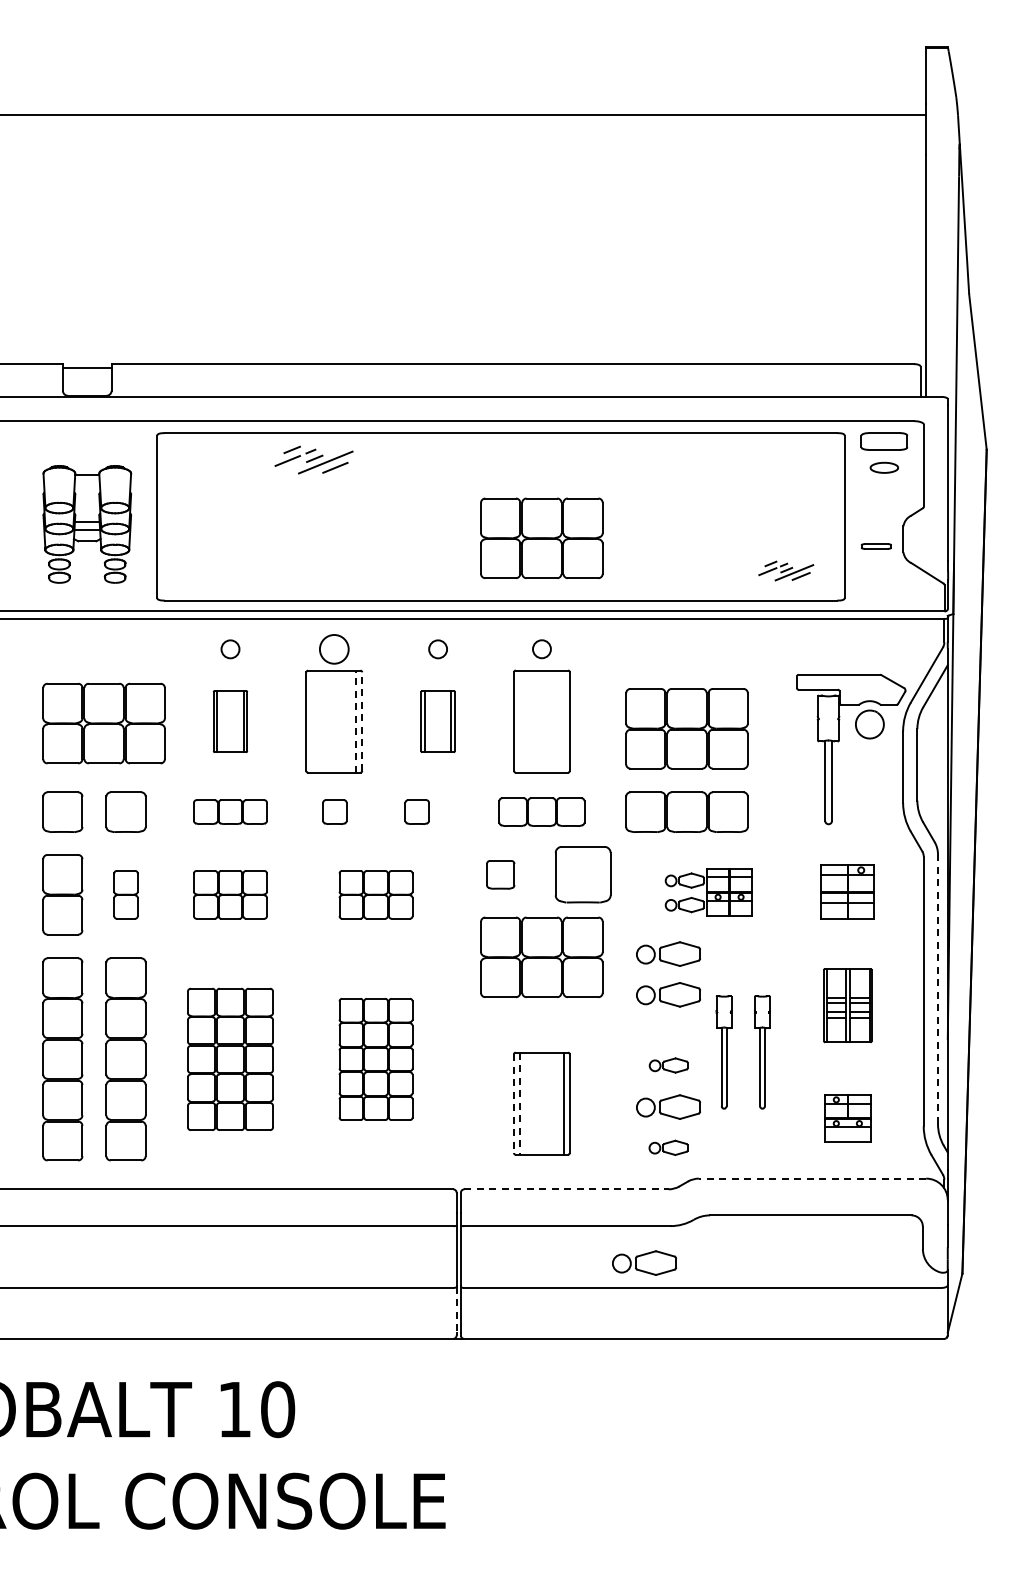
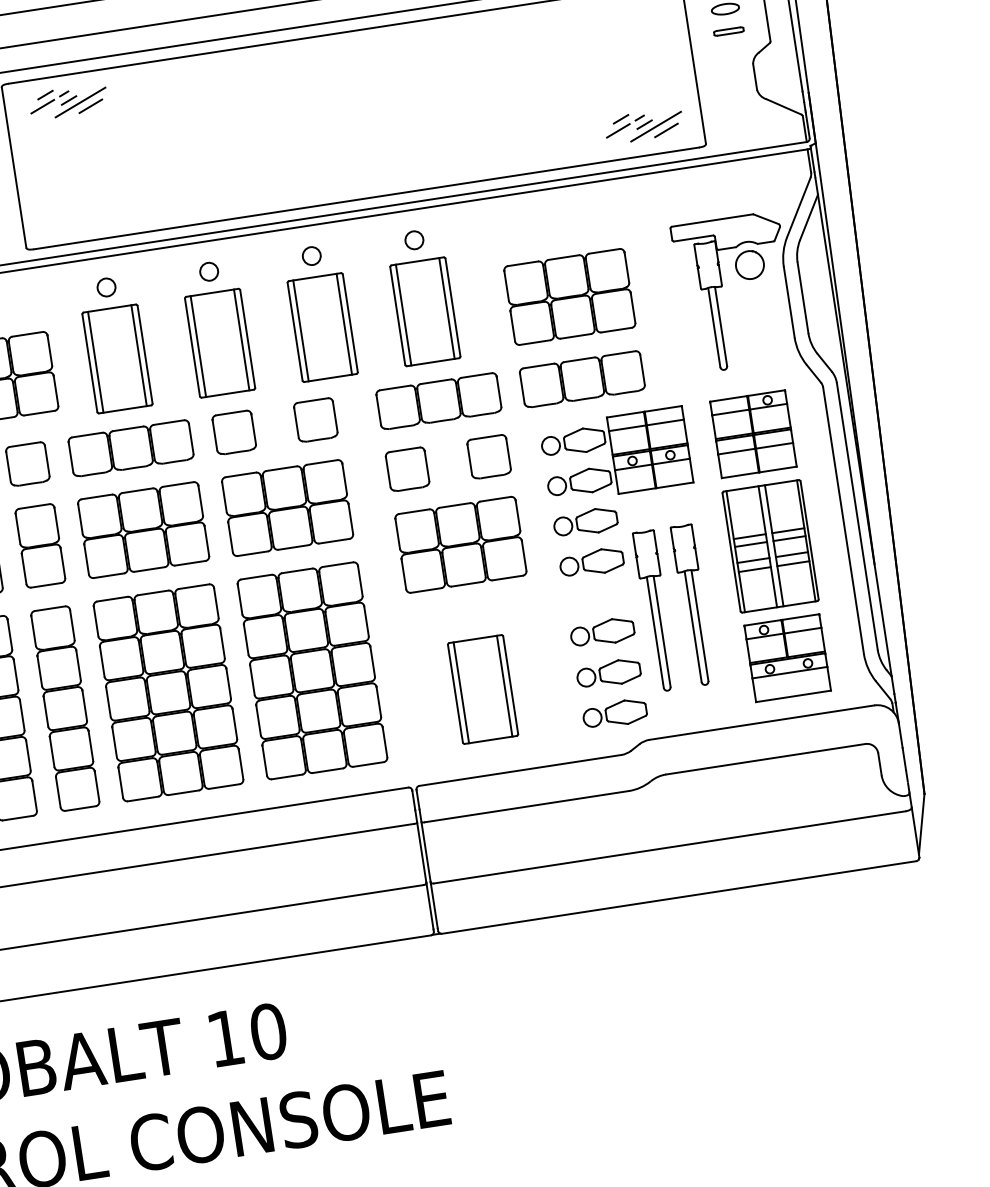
part: (313, 459) -> (67, 101), moved
part: (541, 538) -> (397, 130), removed
part: (875, 546) -> (728, 31), moved
part: (785, 570) -> (643, 125), size x1.43
circle: (334, 649) -> (209, 271), size x0.62
part: (230, 721) -> (117, 358), size x1.67
line: (312, 721) -> (198, 346), added
line: (356, 721) -> (242, 339), dashed -> solid
line: (362, 721) -> (247, 338), dashed -> solid
part: (437, 721) -> (322, 327), size x1.67
line: (519, 721) -> (403, 315), added
line: (563, 721) -> (446, 308), added
part: (230, 811) -> (131, 447), size x1.67
part: (334, 811) -> (233, 432), size x1.67
part: (416, 811) -> (314, 419), size x1.67
part: (541, 811) -> (438, 400), size x1.43
part: (500, 874) -> (407, 469), size x1.43
part: (582, 874) -> (488, 456), size x0.71
part: (708, 892) -> (615, 455), size x1.67
part: (847, 892) -> (753, 434), size x1.43
part: (125, 894) -> (39, 545), size x1.67
part: (230, 894) -> (143, 529), size x1.67
part: (375, 894) -> (286, 507), size x1.67
line: (937, 989) -> (856, 516), dashed -> solid
part: (847, 1005) -> (770, 546), size x1.67
part: (723, 1052) -> (654, 611), size x1.43
part: (762, 1052) -> (693, 605), size x1.43
part: (230, 1059) -> (168, 692), size x1.43
part: (375, 1059) -> (311, 670), size x1.67
part: (668, 1065) -> (602, 632), size x1.67
line: (513, 1104) -> (455, 694), dashed -> solid
line: (519, 1104) -> (461, 693), dashed -> solid
part: (847, 1118) -> (787, 657), size x1.67
part: (668, 1147) -> (614, 713), size x1.67
line: (812, 1178) -> (761, 722), dashed -> solid
line: (566, 1189) -> (520, 770), dashed -> solid
part: (644, 1262) -> (608, 830), removed
line: (456, 1310) -> (429, 906), dashed -> solid

